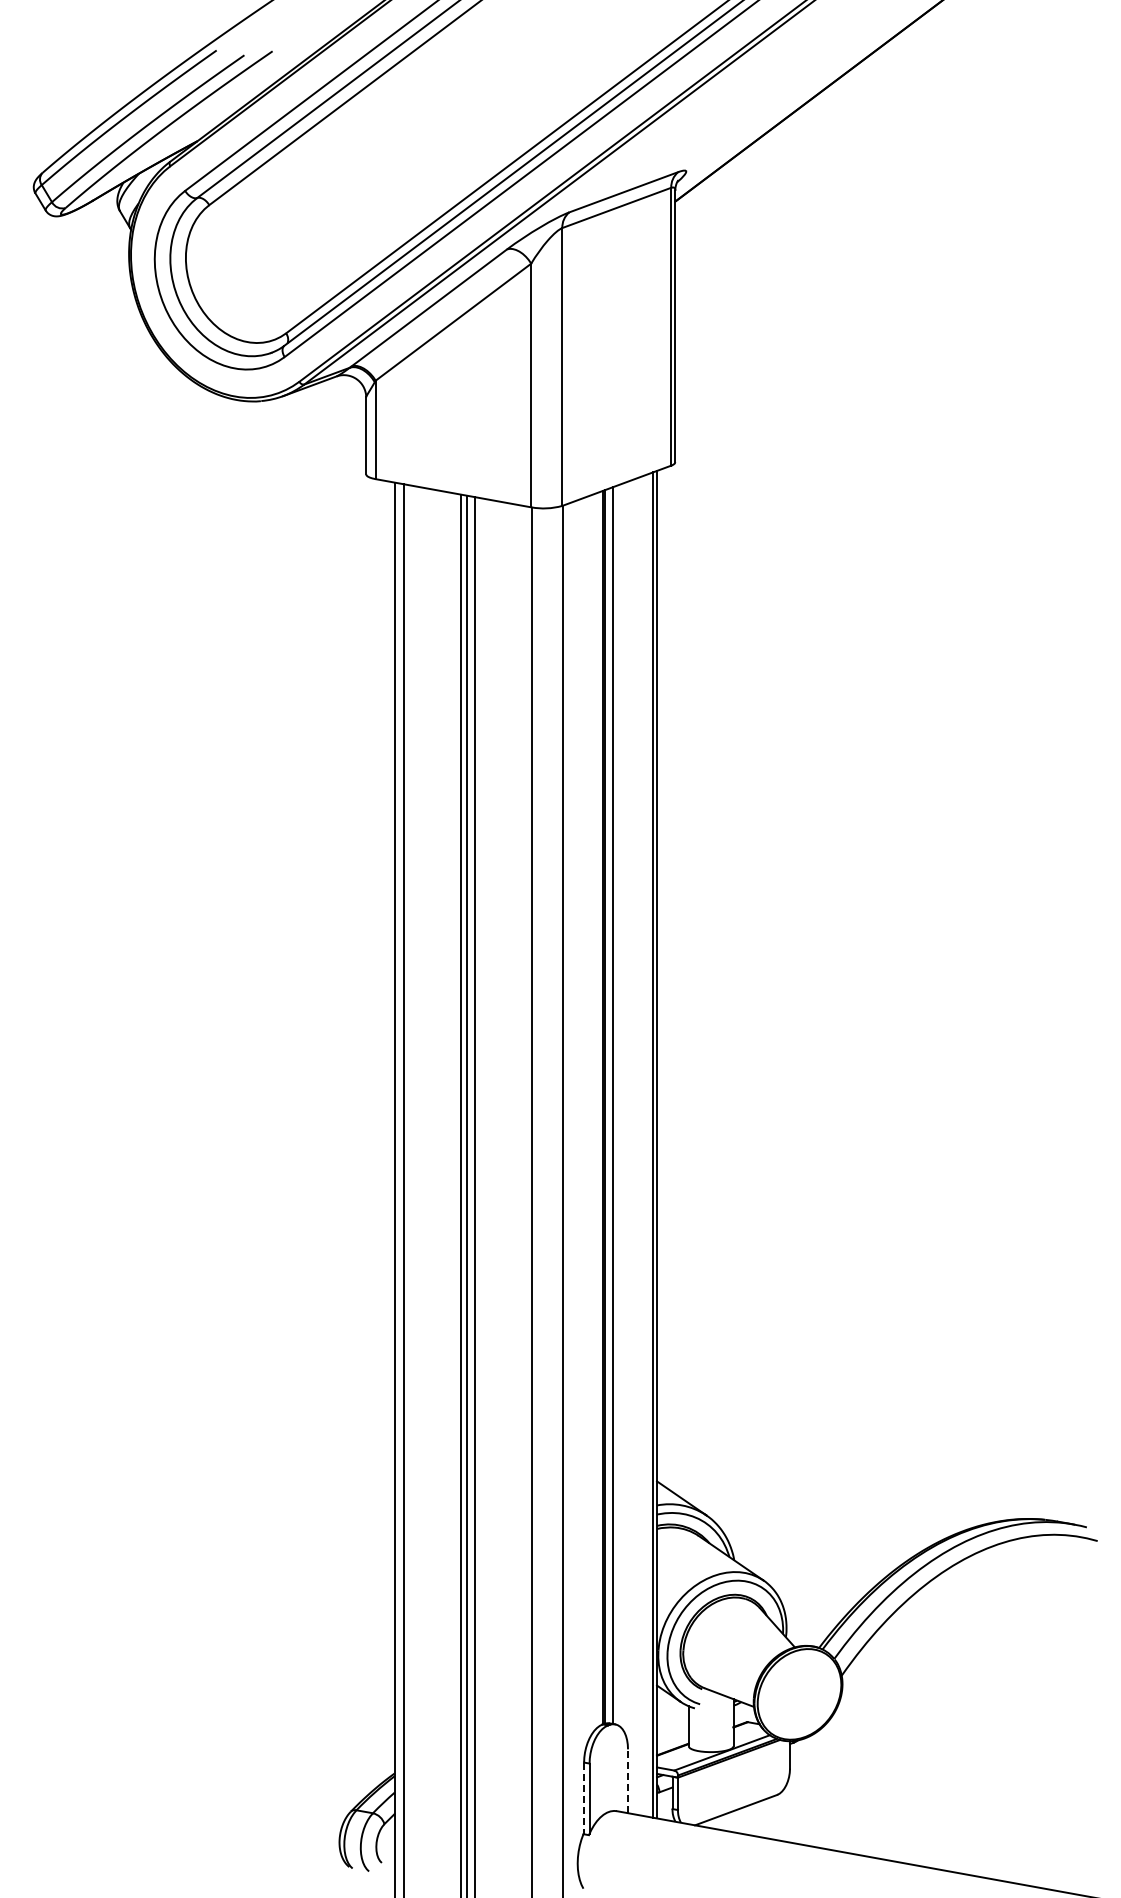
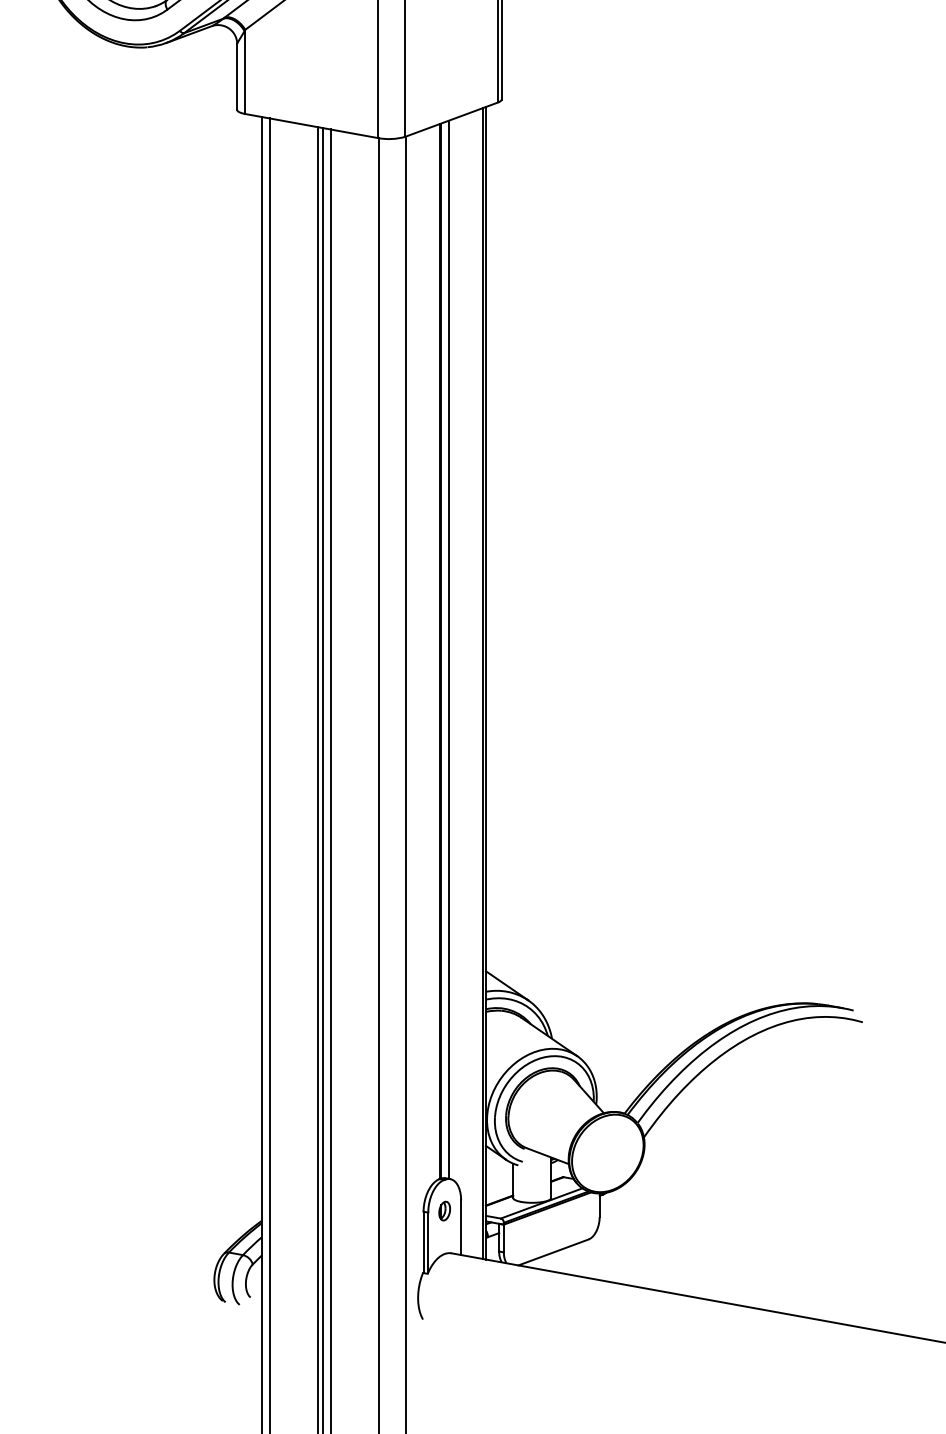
part: (608, 1761) -> (444, 1210), added
line: (628, 1781) -> (461, 1227), dashed -> solid
line: (584, 1798) -> (423, 1242), dashed -> solid

